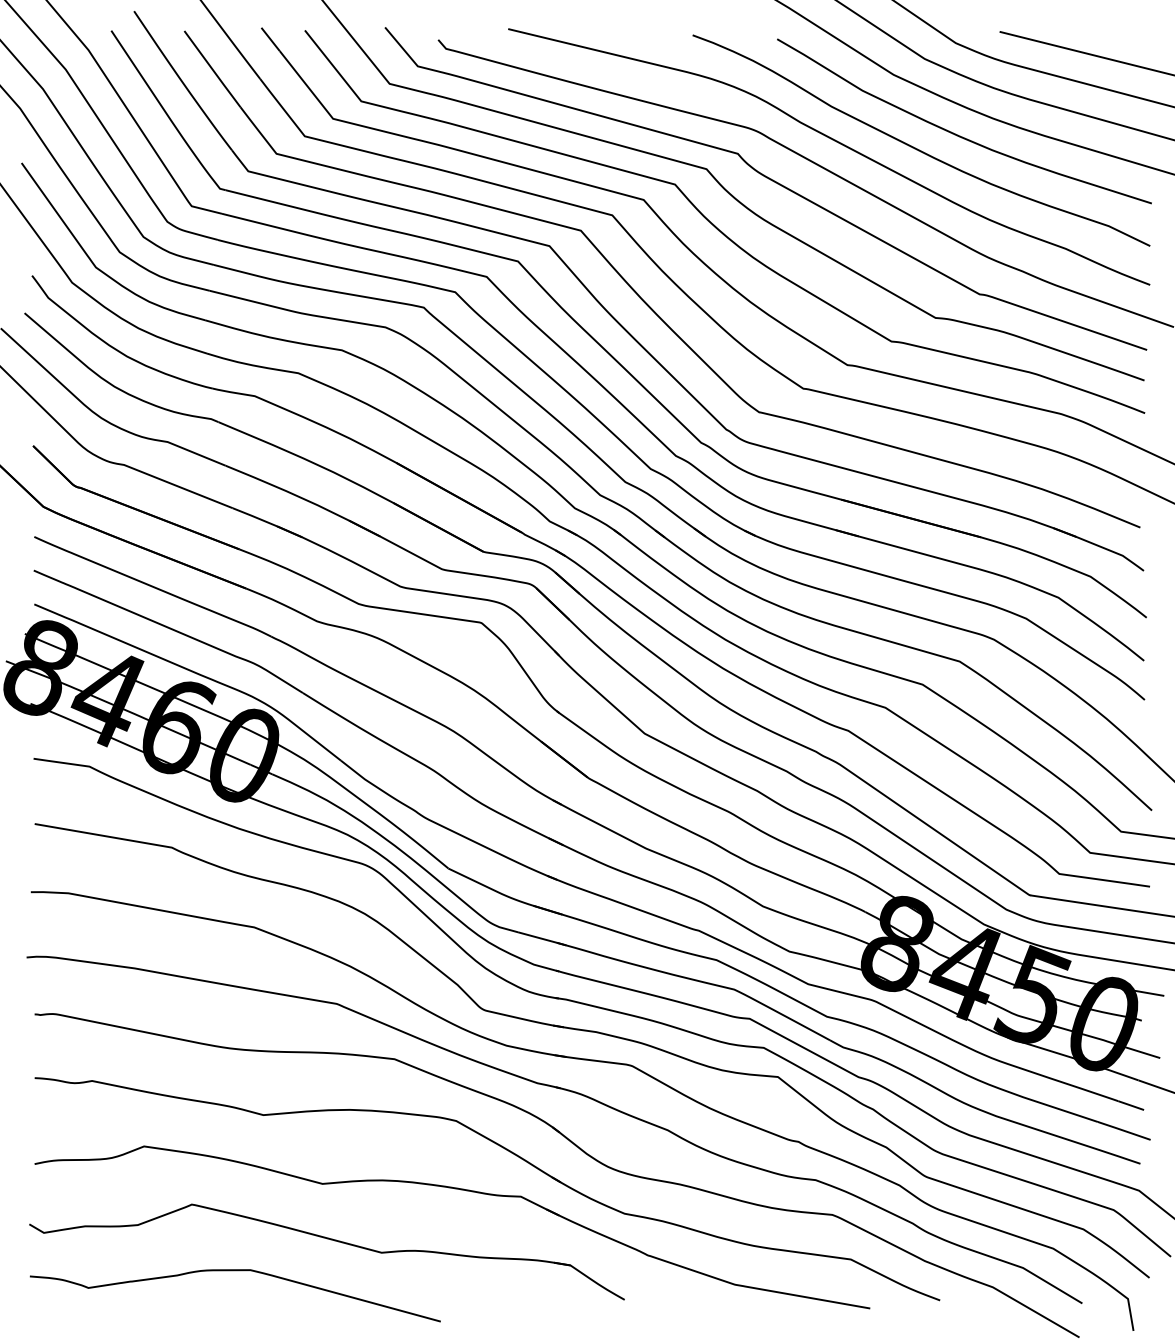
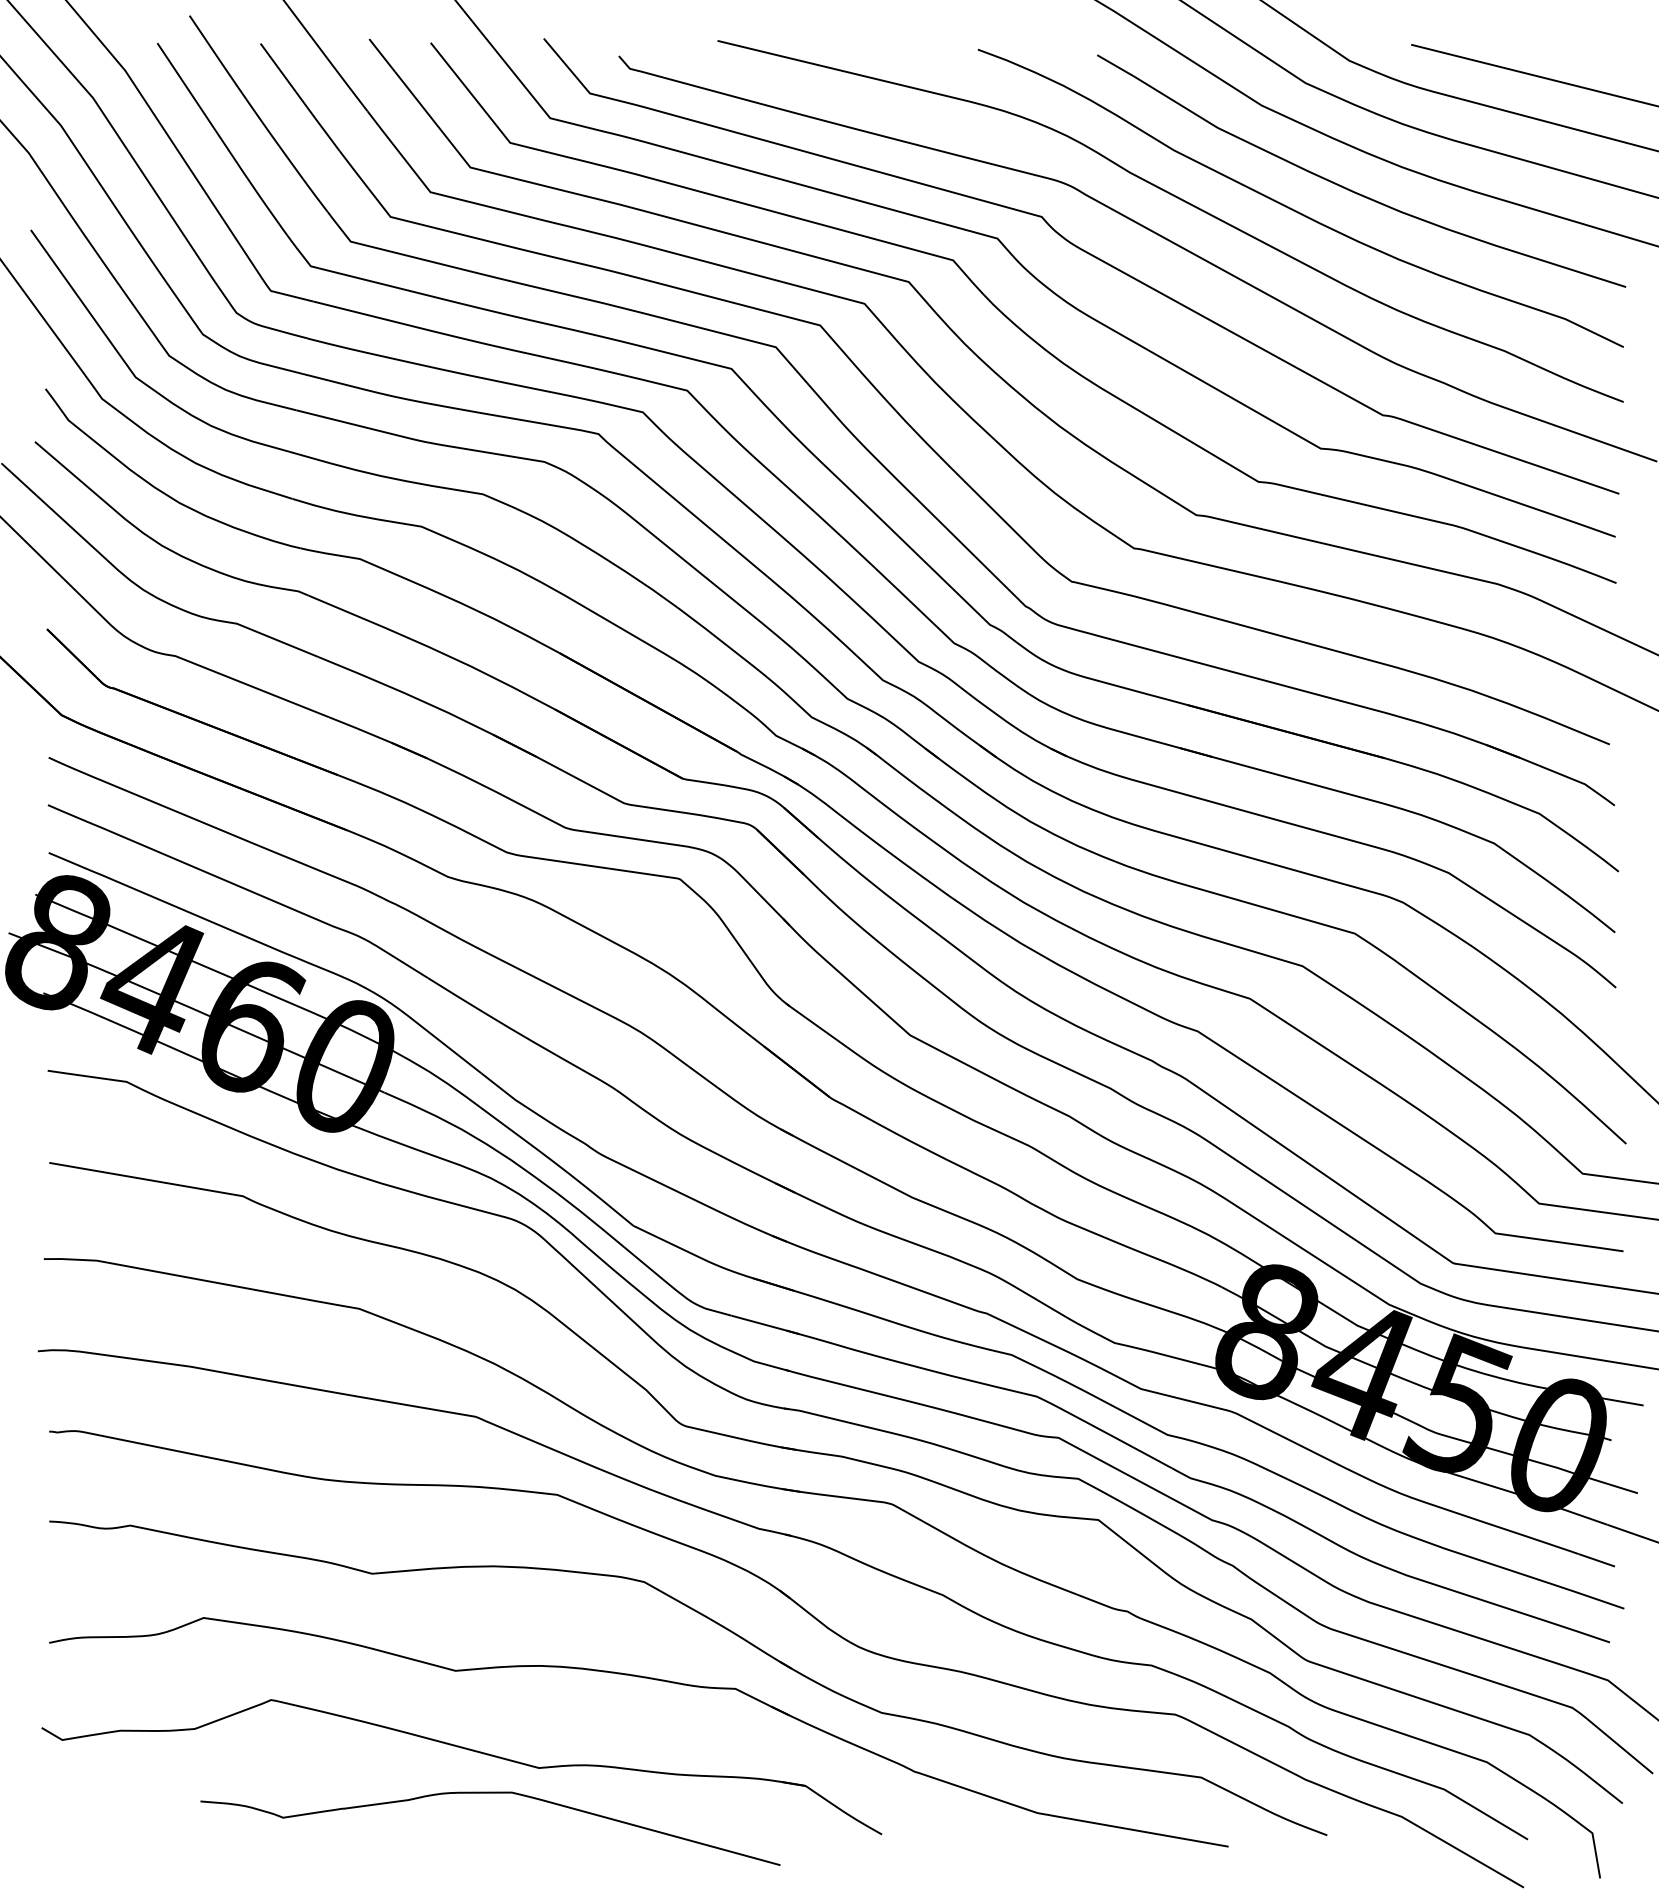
curve: (235, 1270) -> (490, 1793), moved

